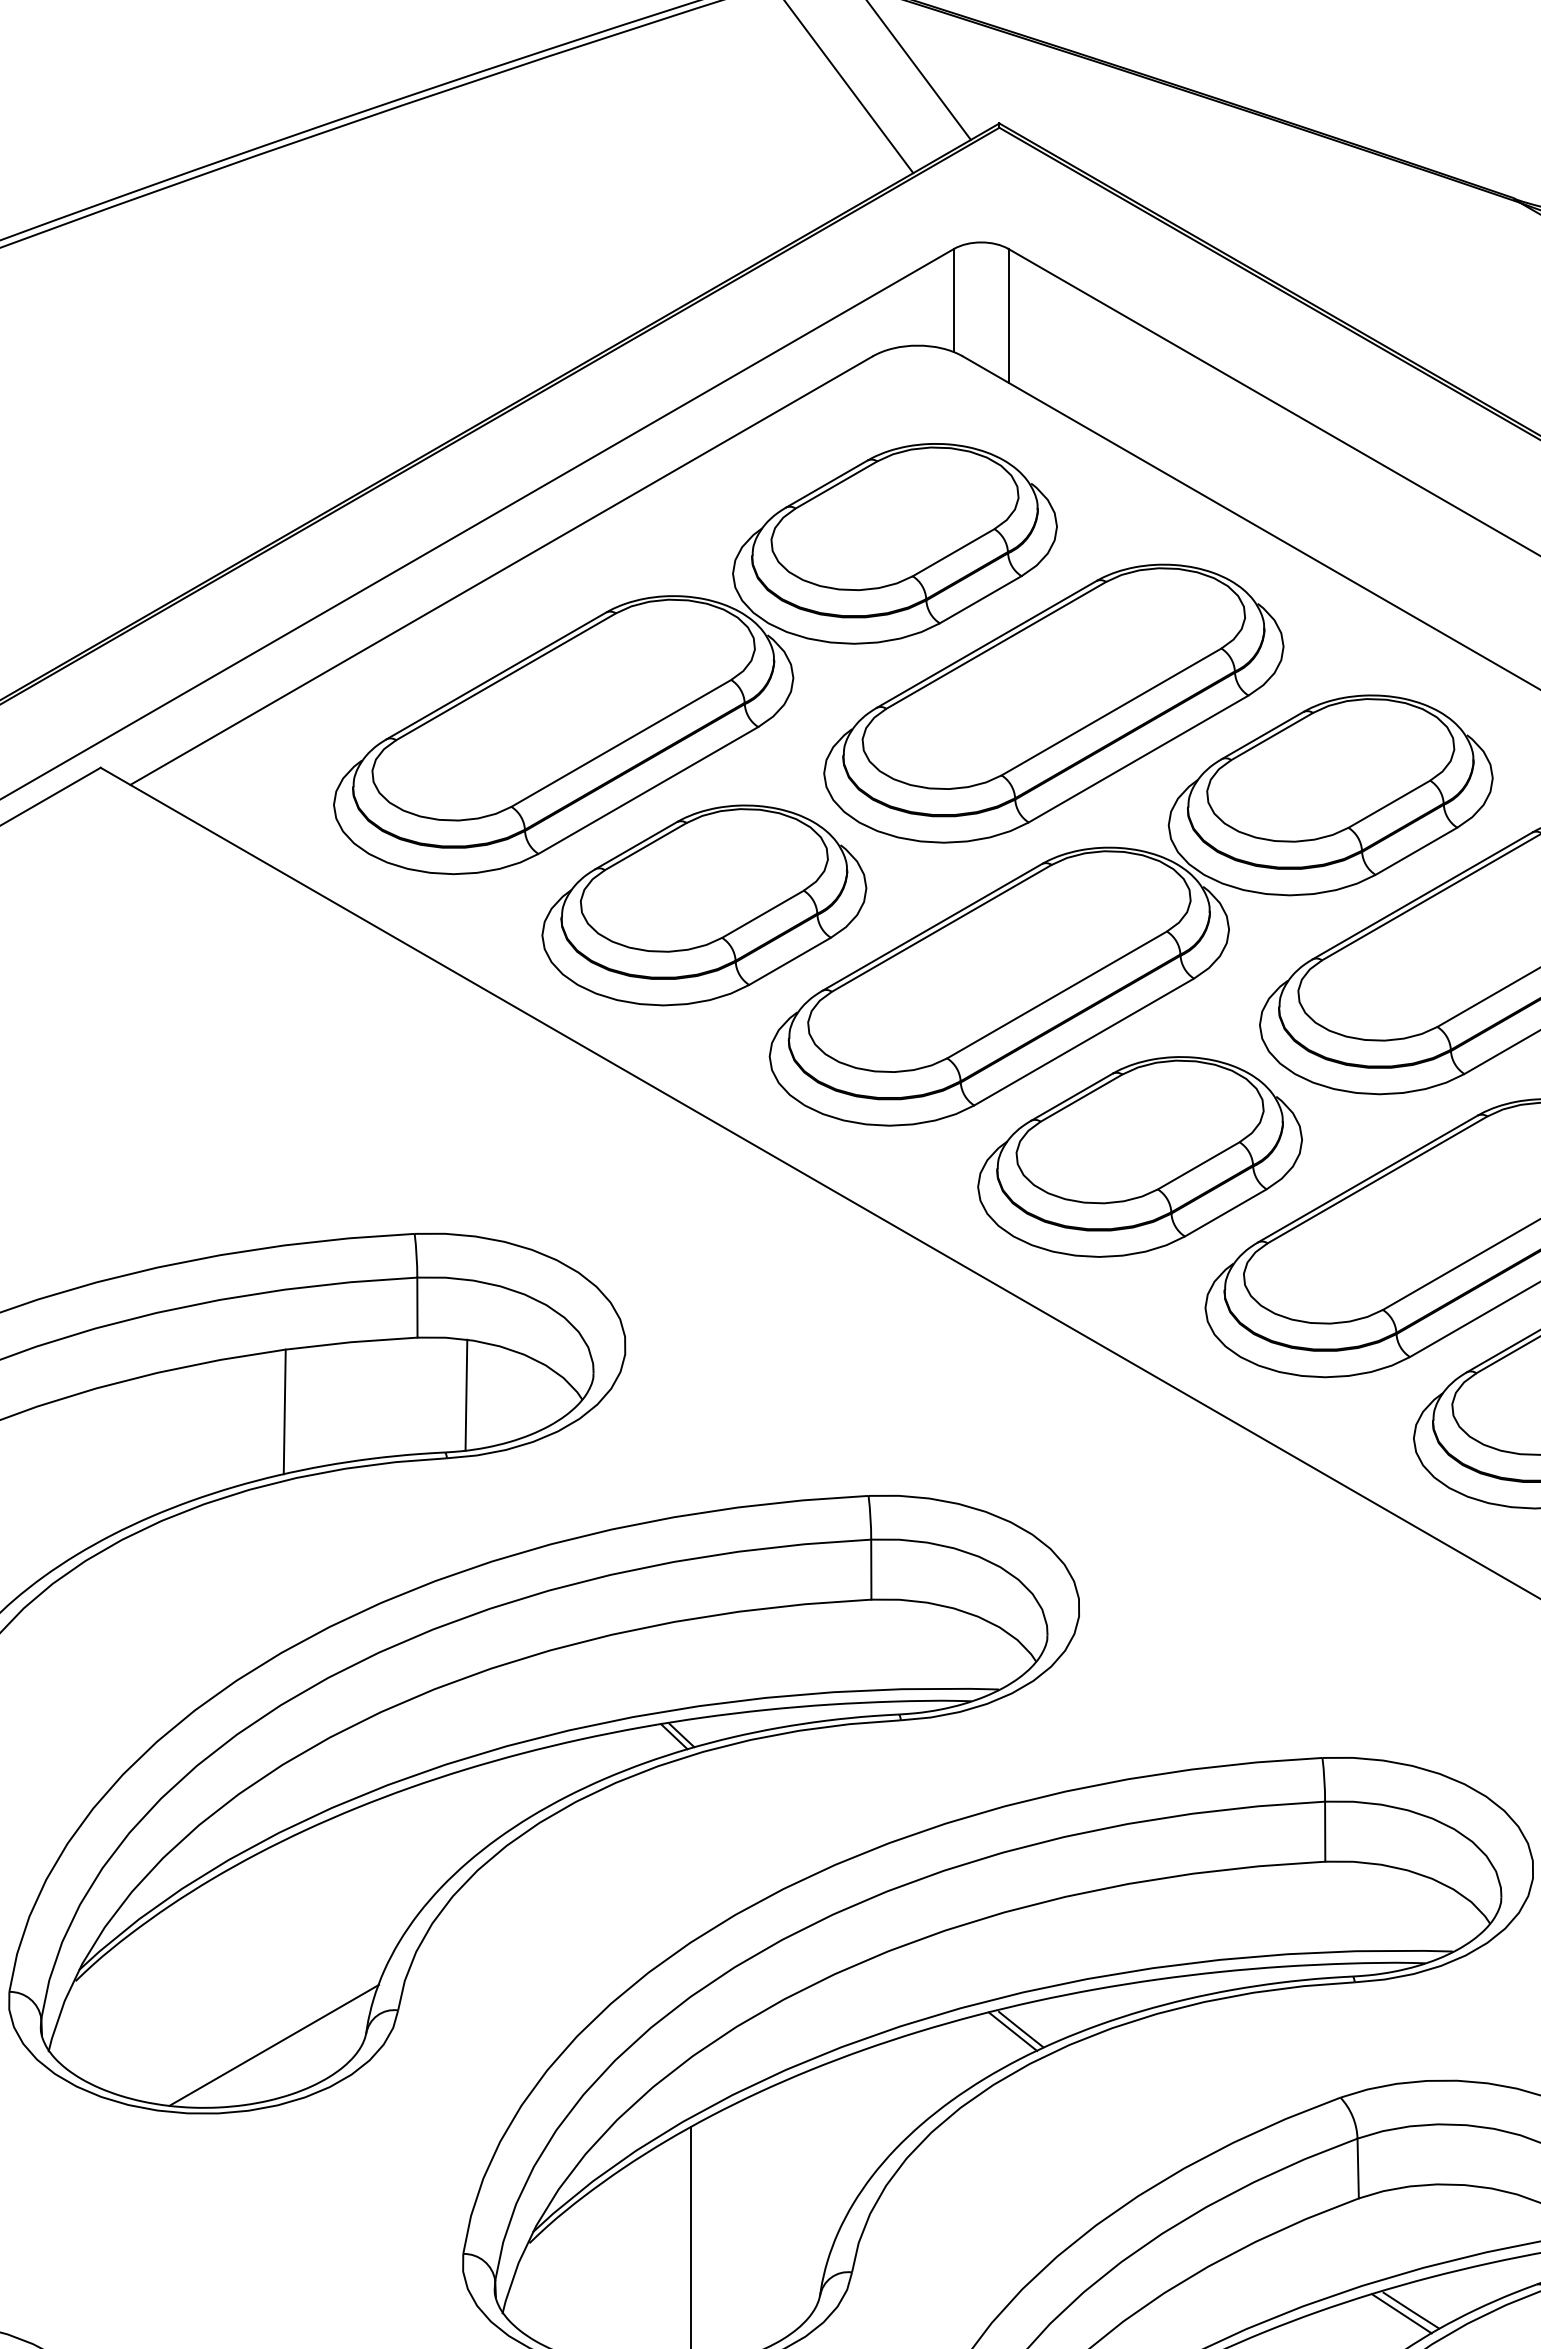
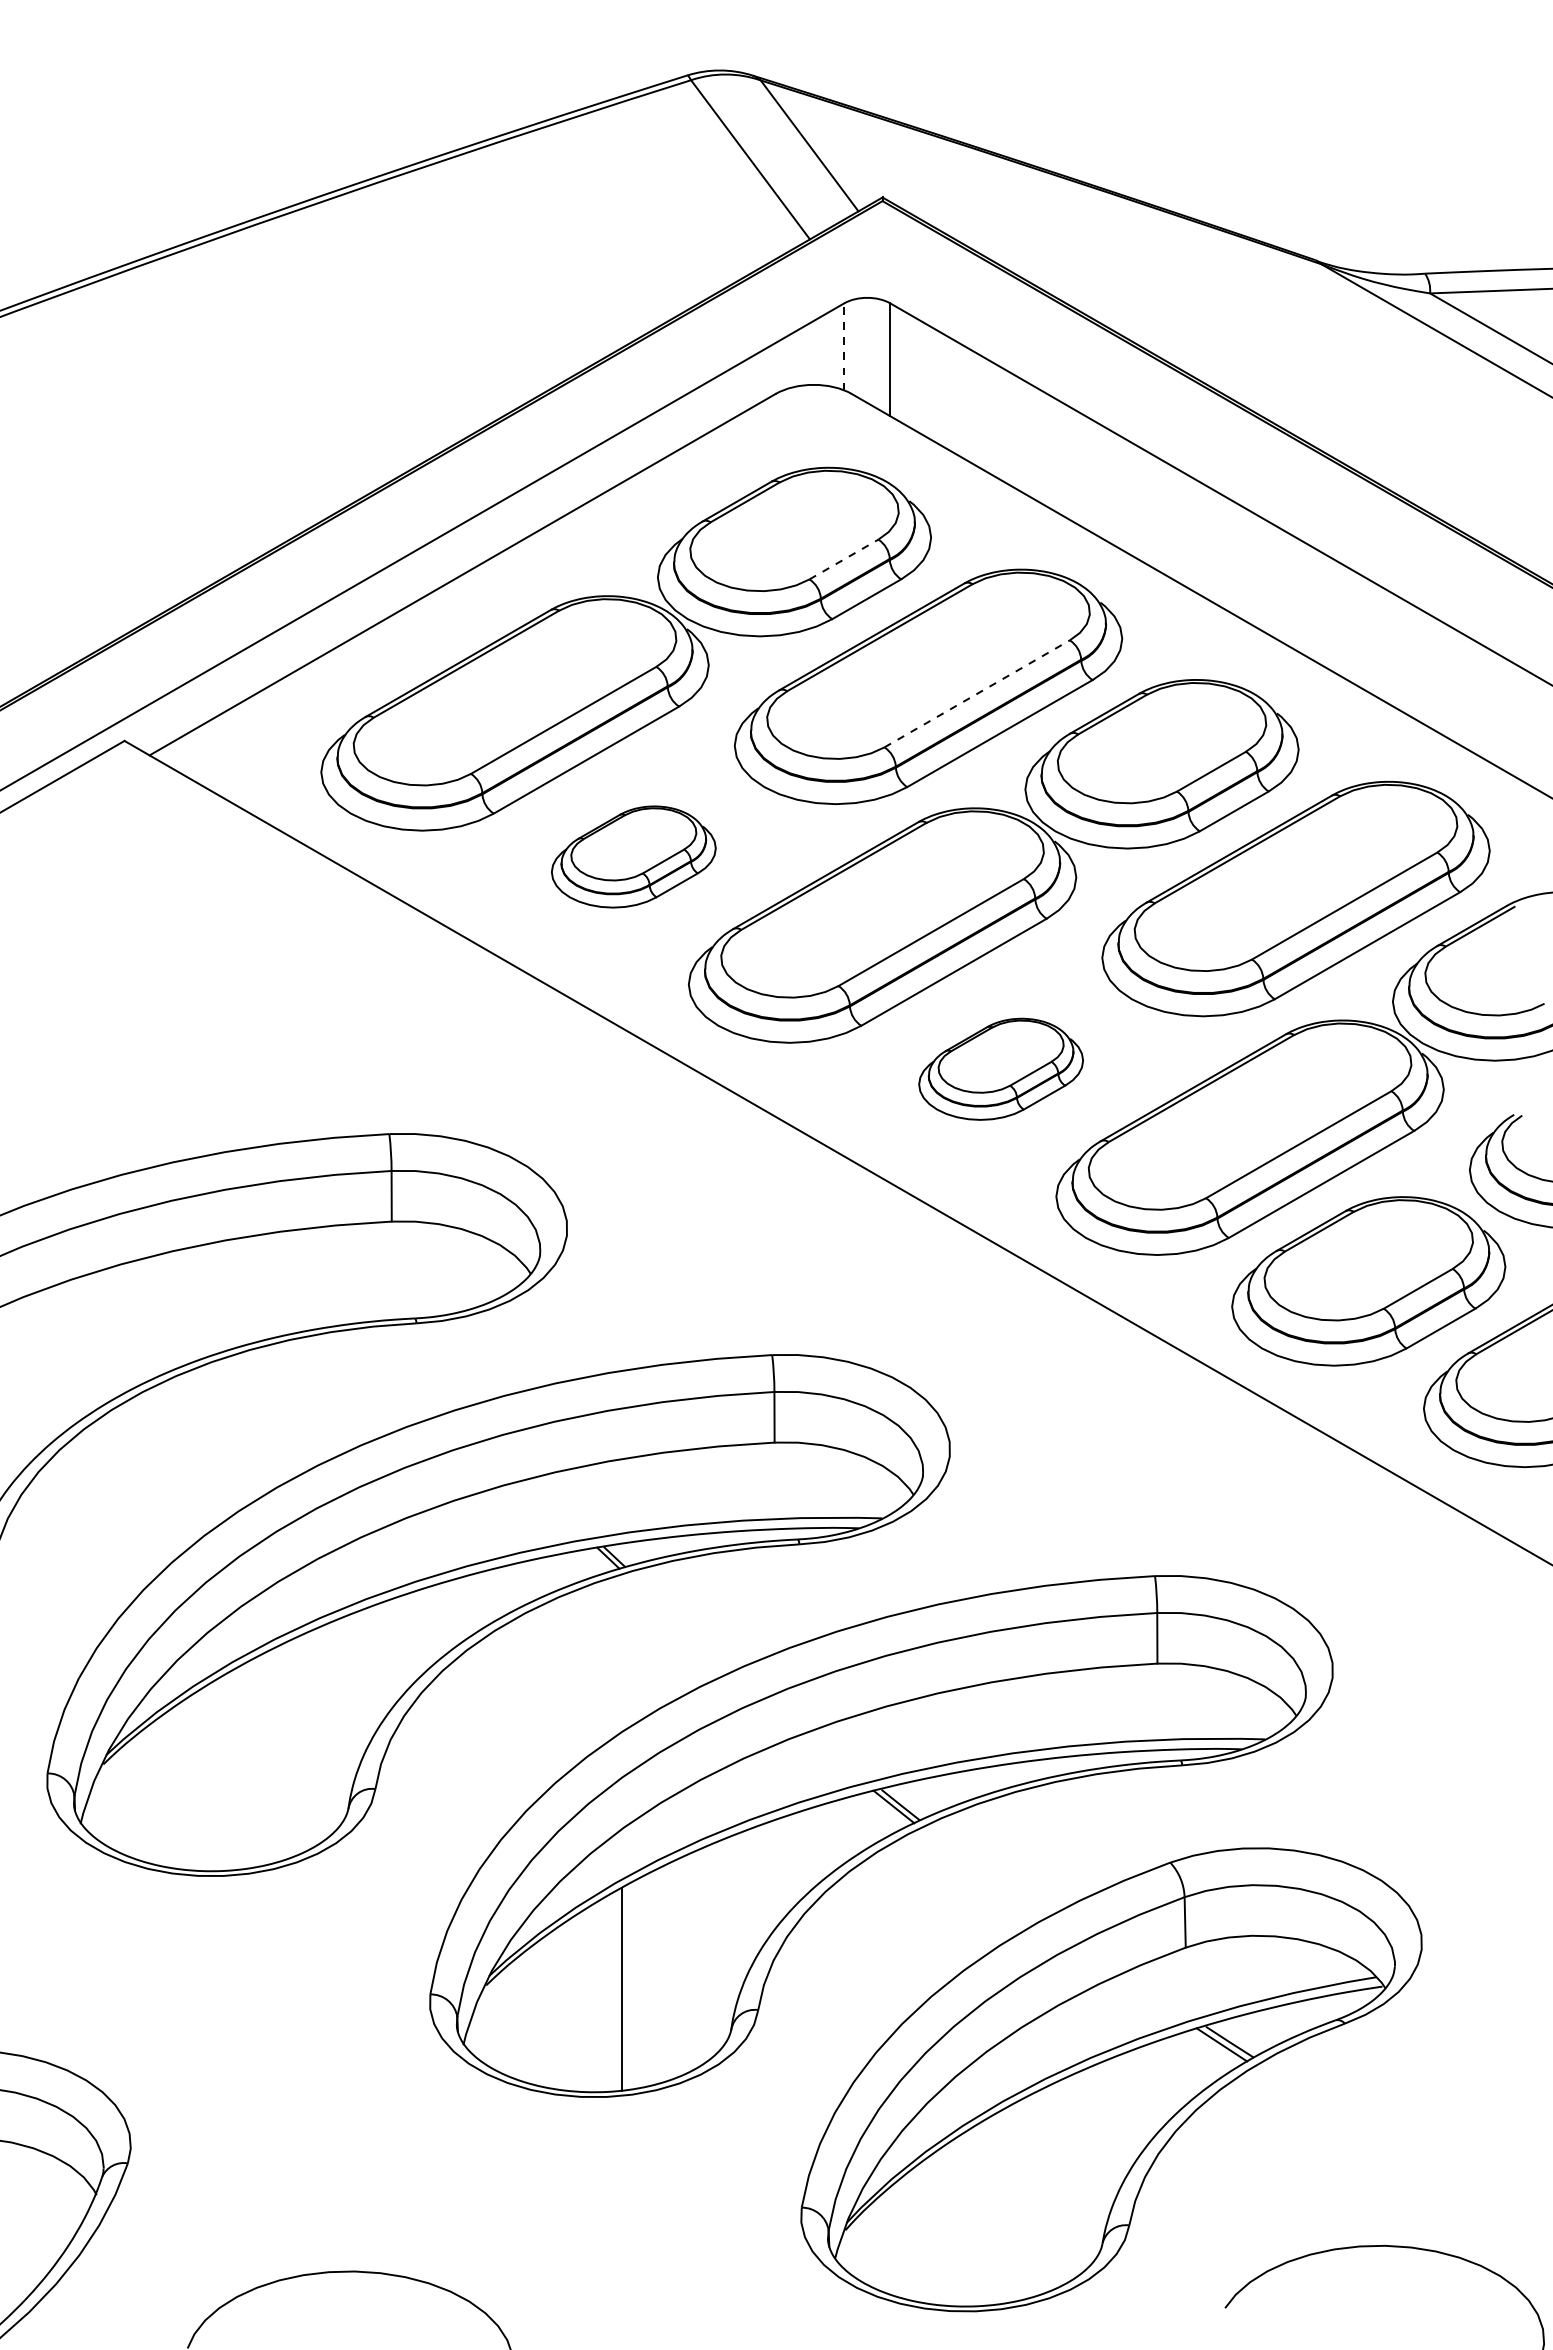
line: (954, 300) -> (844, 346), solid -> dashed
line: (953, 552) -> (843, 559), solid -> dashed
line: (1111, 711) -> (977, 693), solid -> dashed
part: (704, 904) -> (633, 856), size x0.6
part: (1139, 1157) -> (1000, 1069), size x0.6
line: (465, 1394) -> (432, 1269), removed
line: (284, 1411) -> (279, 1283), removed
line: (273, 2045) -> (270, 1818), removed

